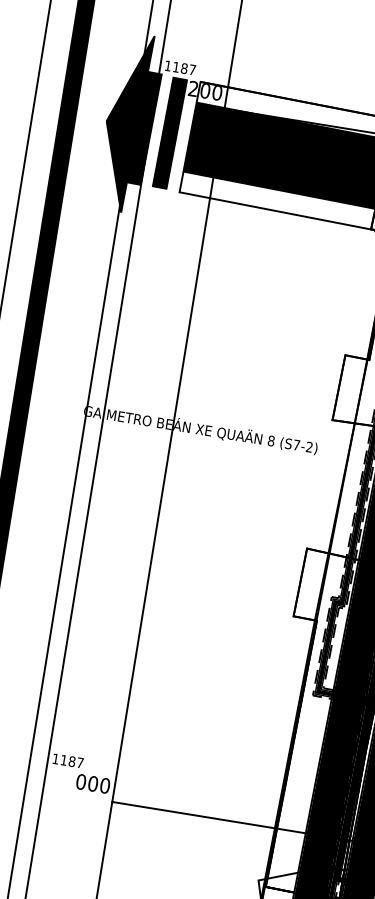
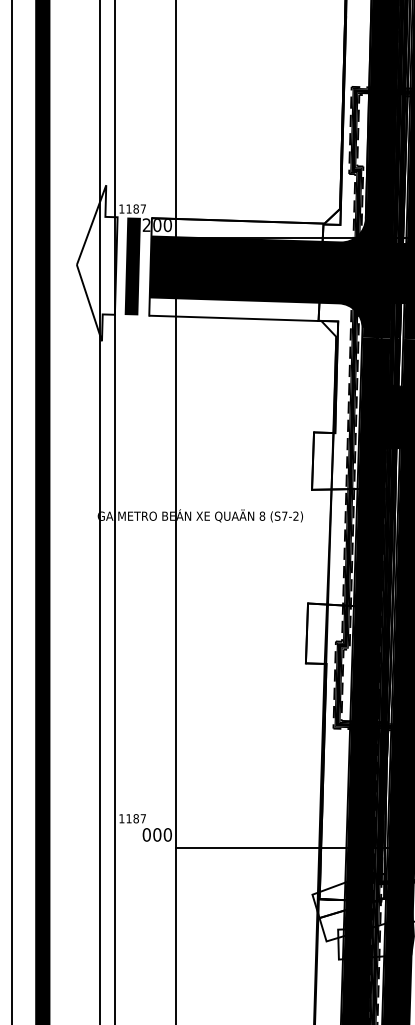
fill: (129, 123) -> (96, 263), removed

